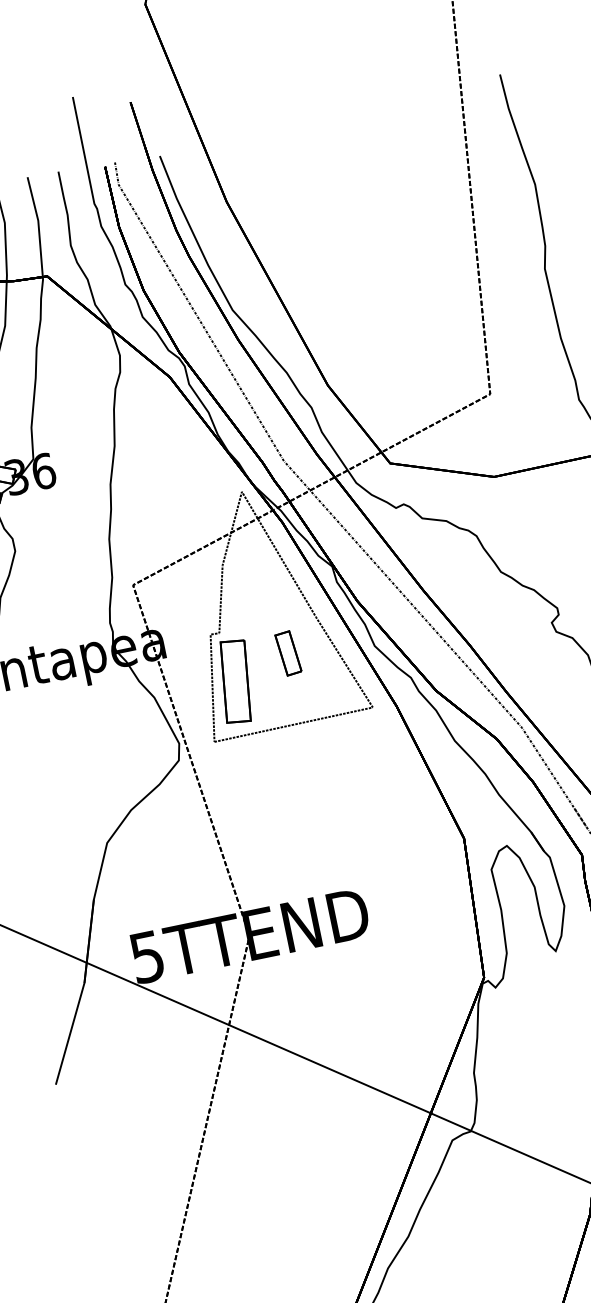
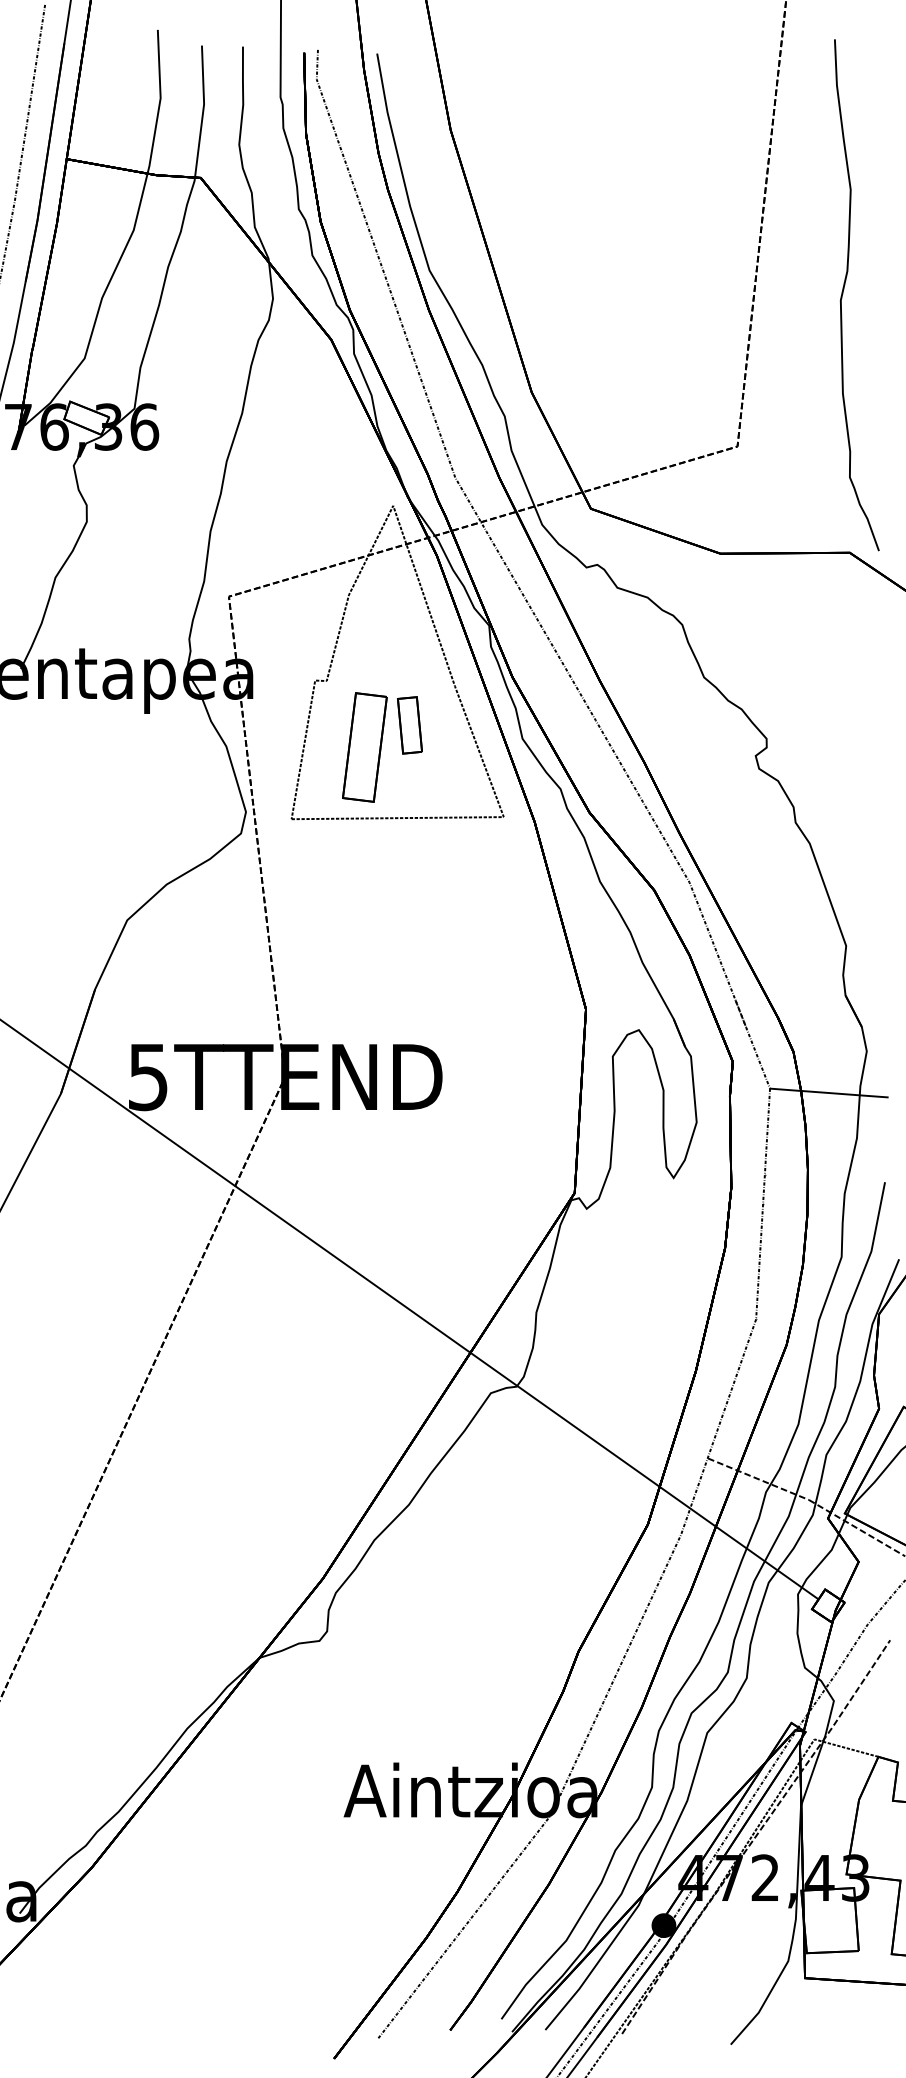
part: (235, 681) -> (364, 747), moved

